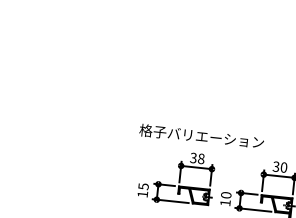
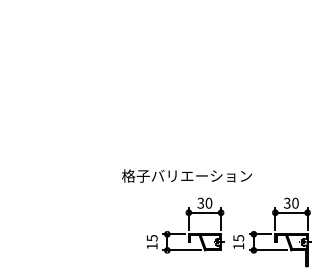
text: (201, 135) -> (186, 175), moved
text: (200, 159) -> (208, 203), 38 -> 30
text: (226, 195) -> (238, 238), 10 -> 15

